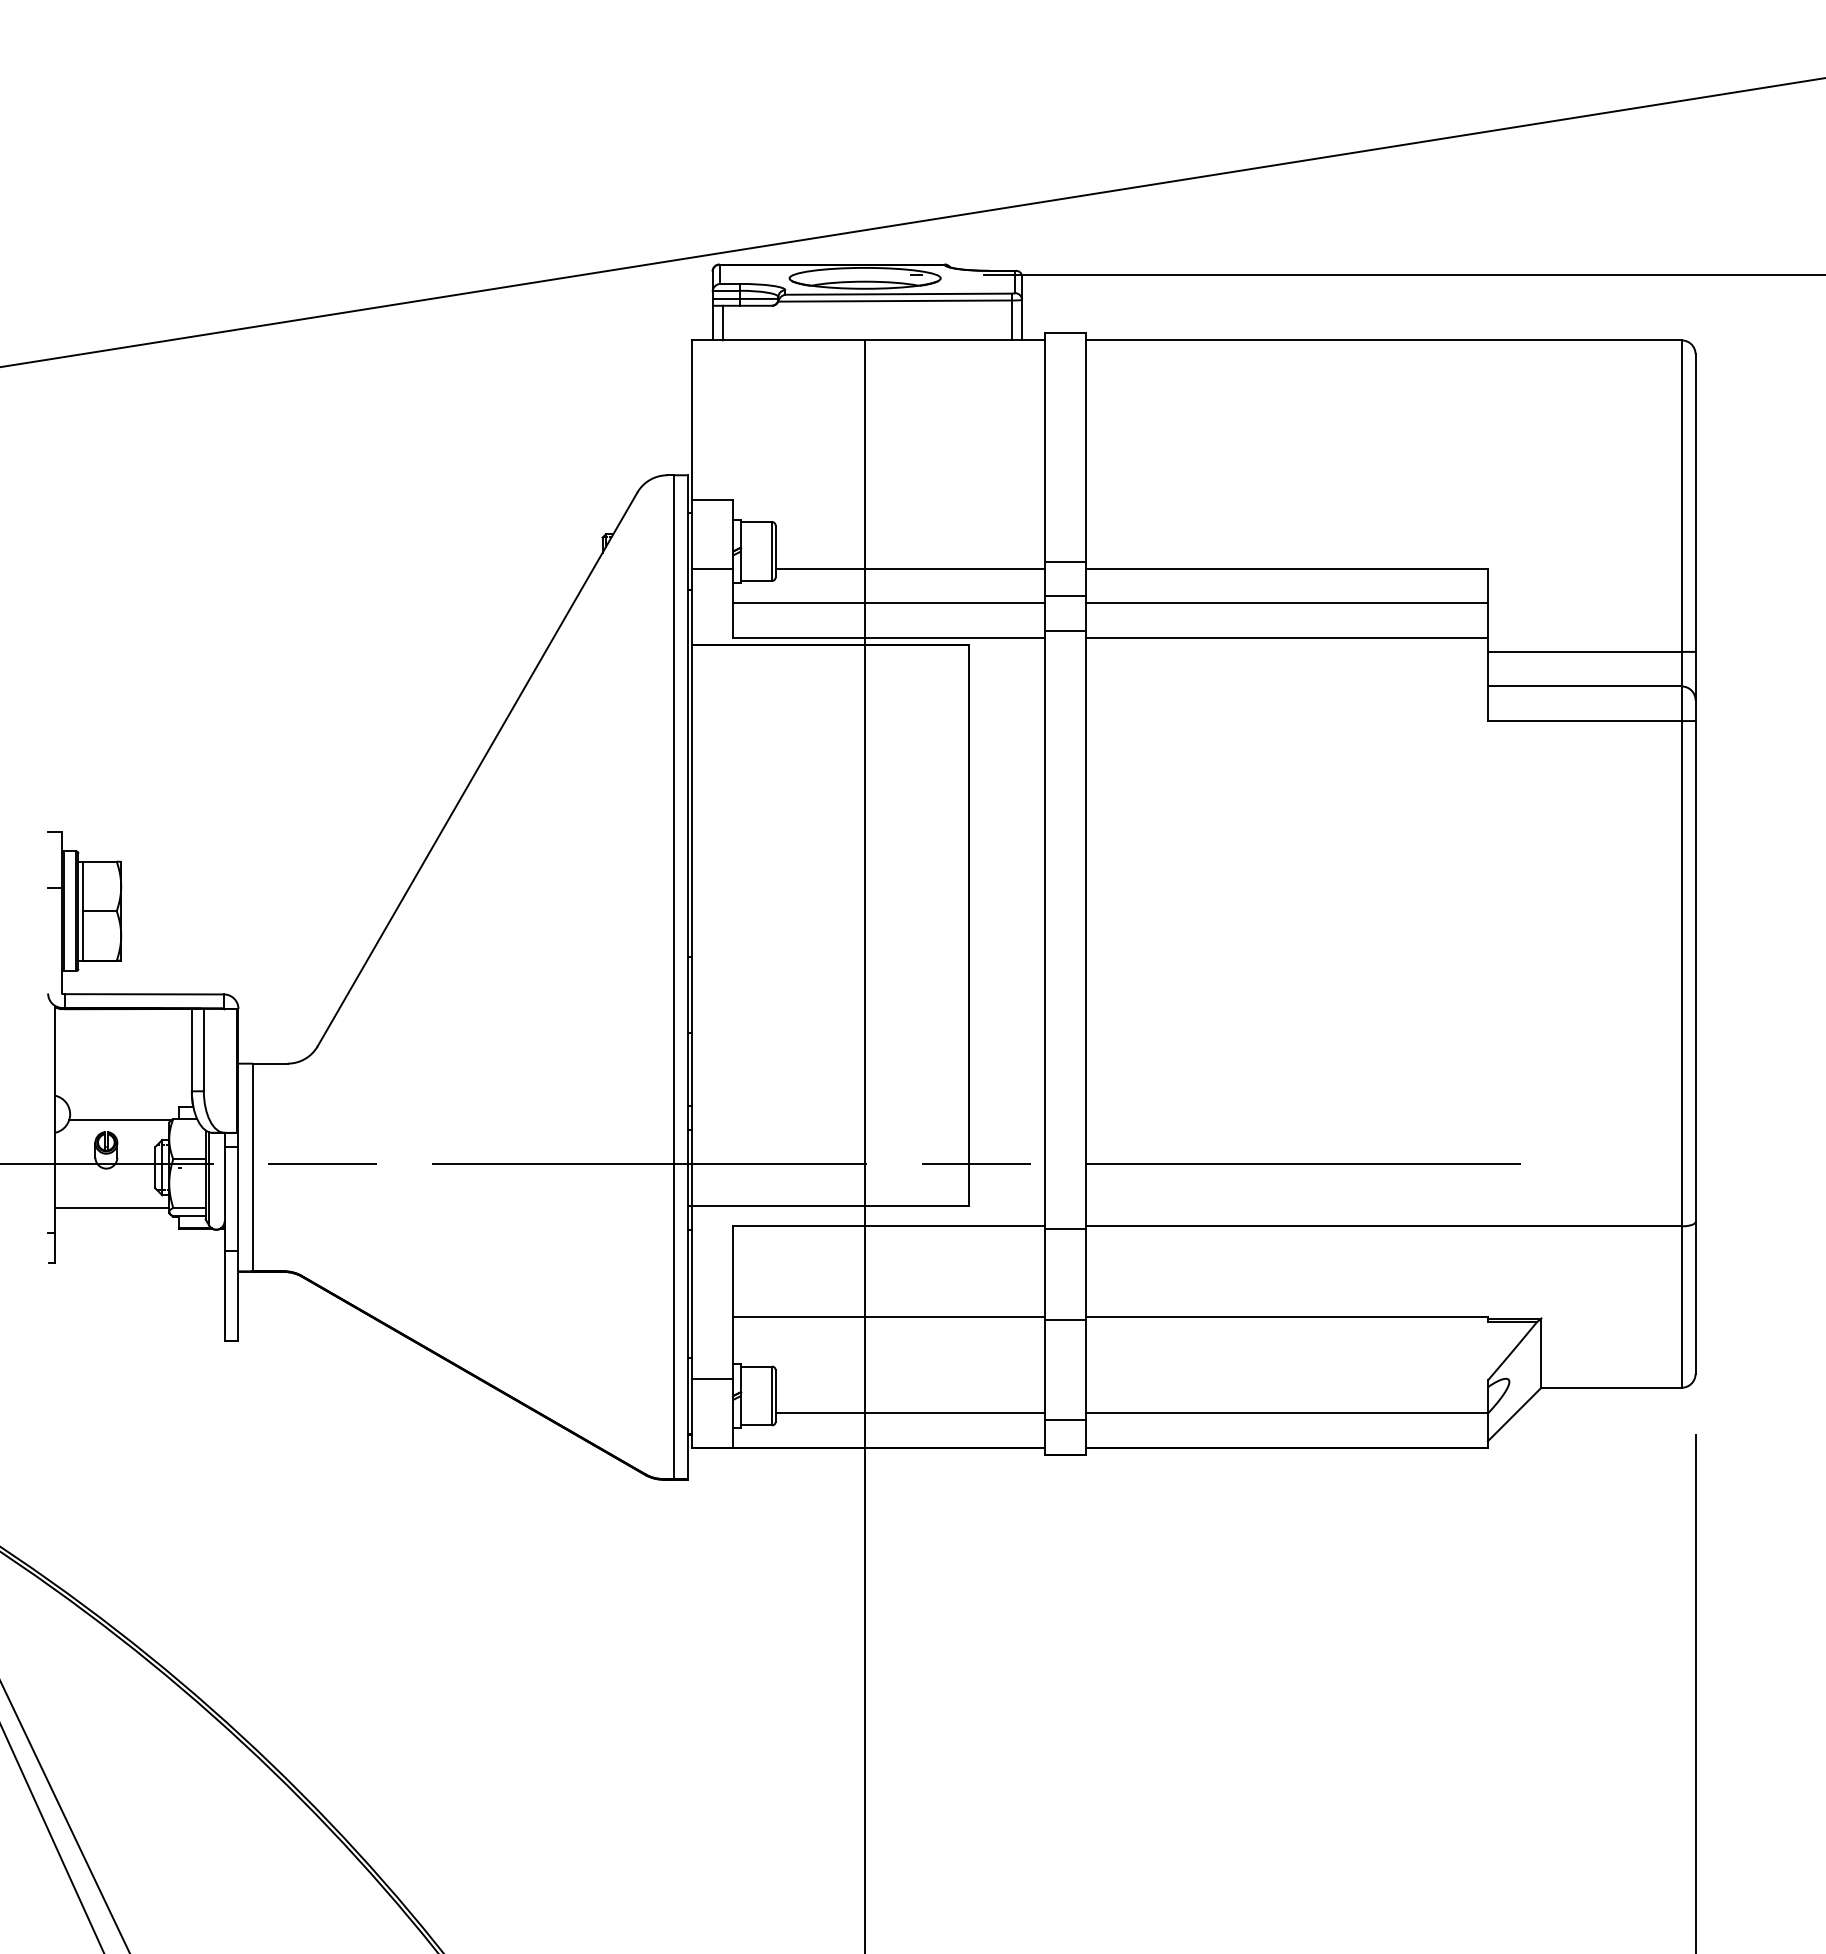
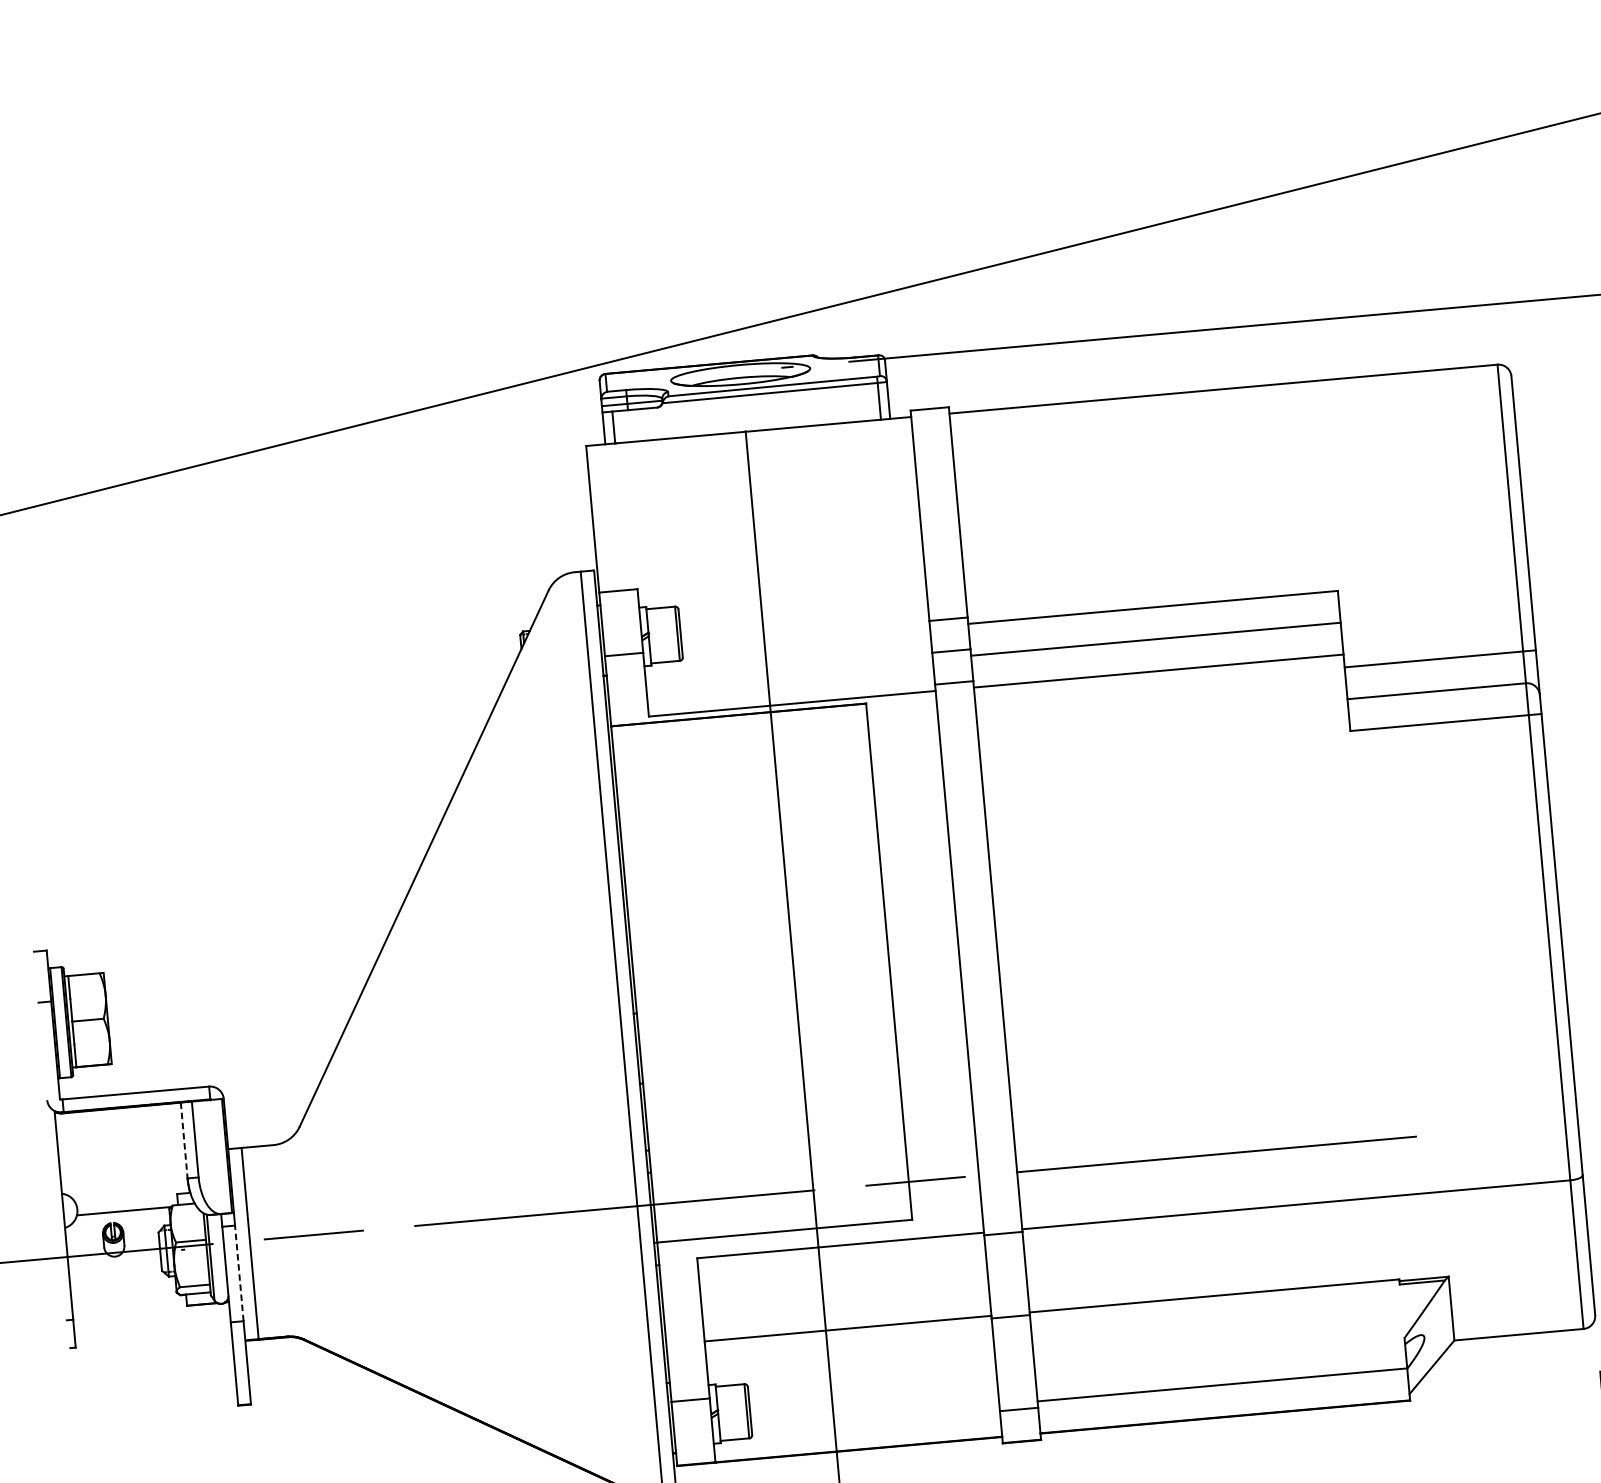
line: (909, 568) -> (805, 638), removed
line: (888, 603) -> (788, 672), removed
line: (191, 1050) -> (183, 1140), solid -> dashed
line: (238, 1198) -> (239, 1273), solid -> dashed
line: (112, 1208) -> (124, 1292), removed
line: (909, 1413) -> (874, 1416), removed

